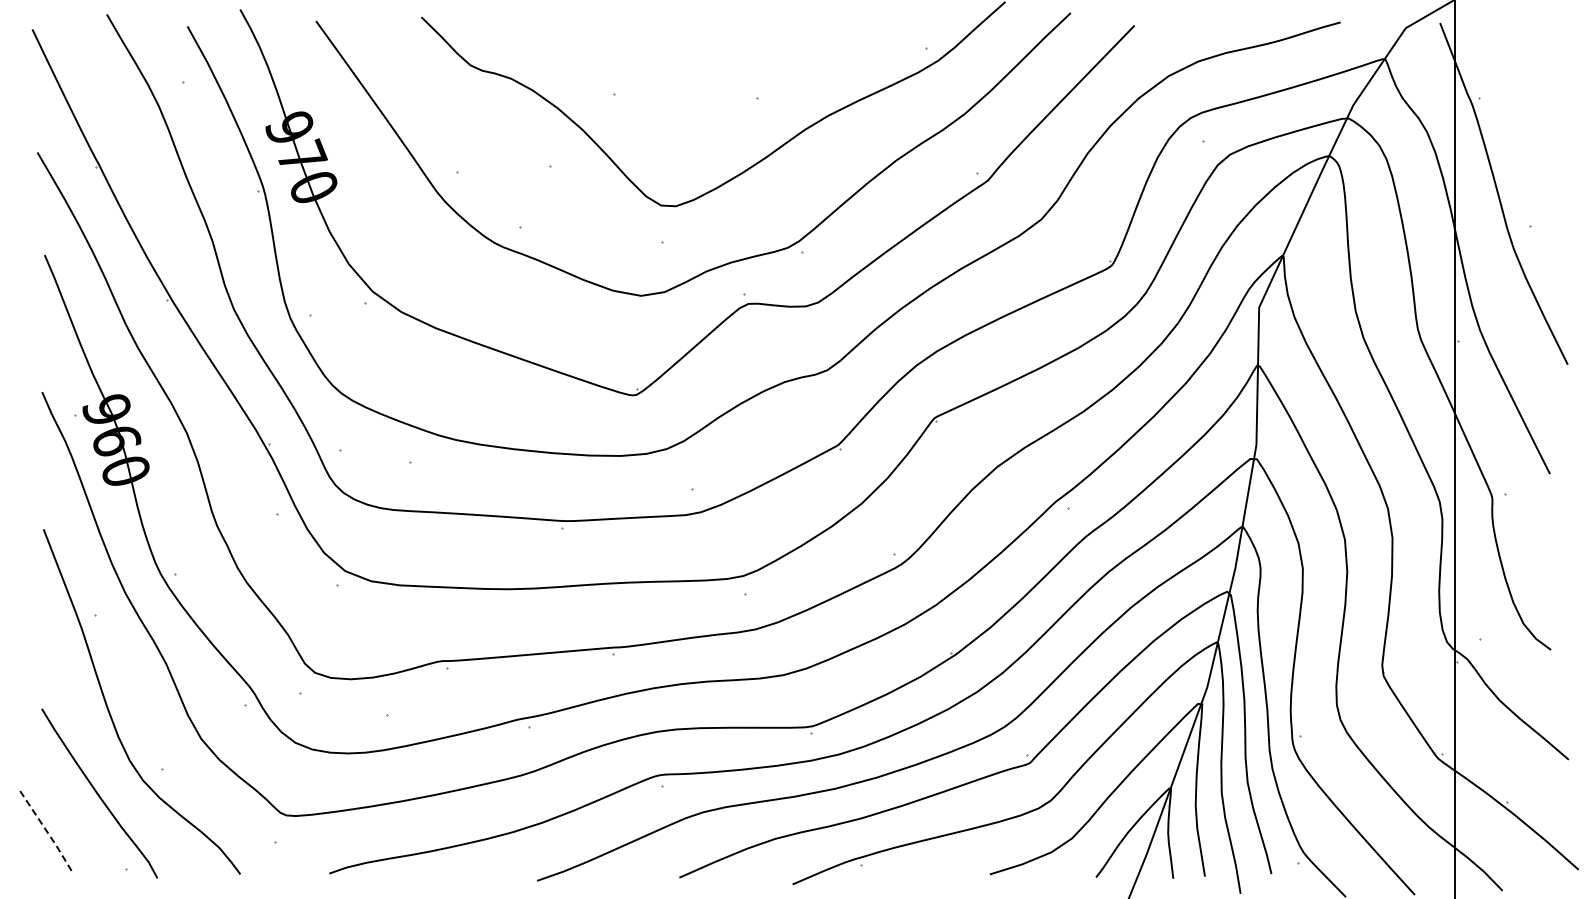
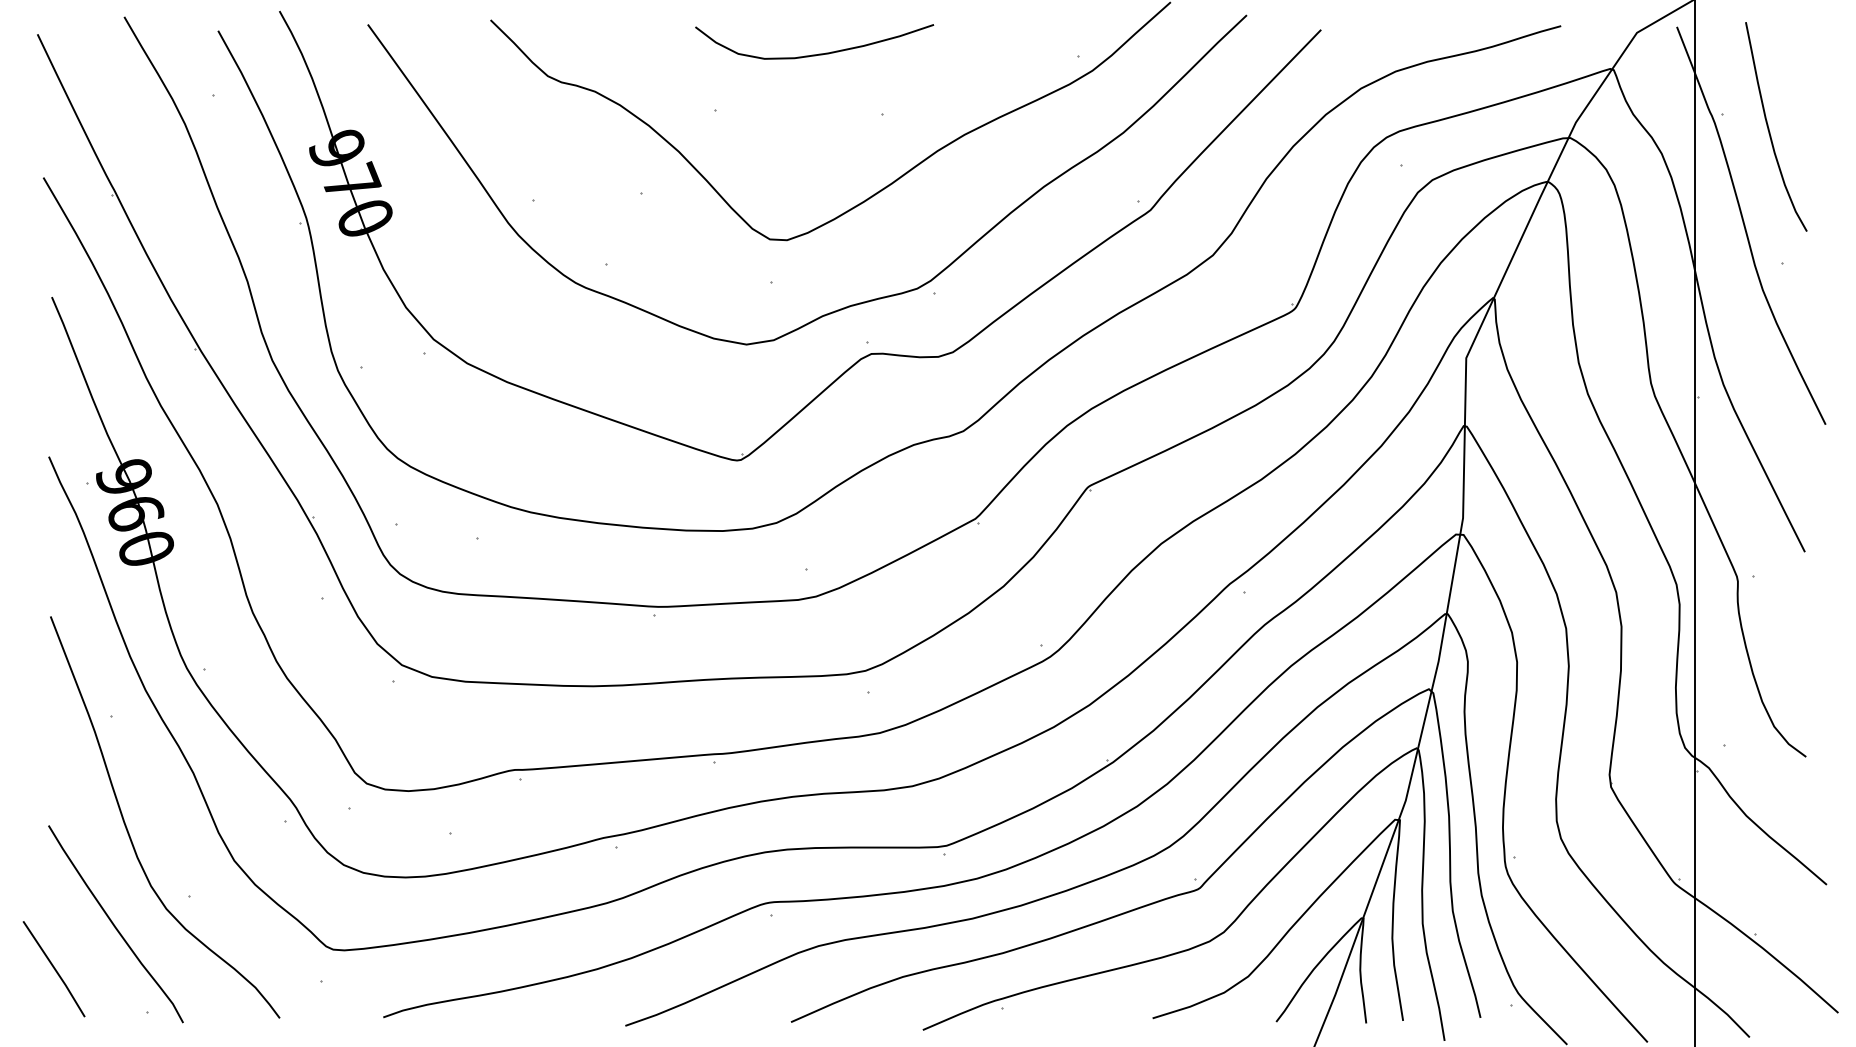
curve: (699, 46) -> (814, 54), added
curve: (1519, 109) -> (1769, 127), added
line: (47, 832) -> (55, 969), dashed -> solid

